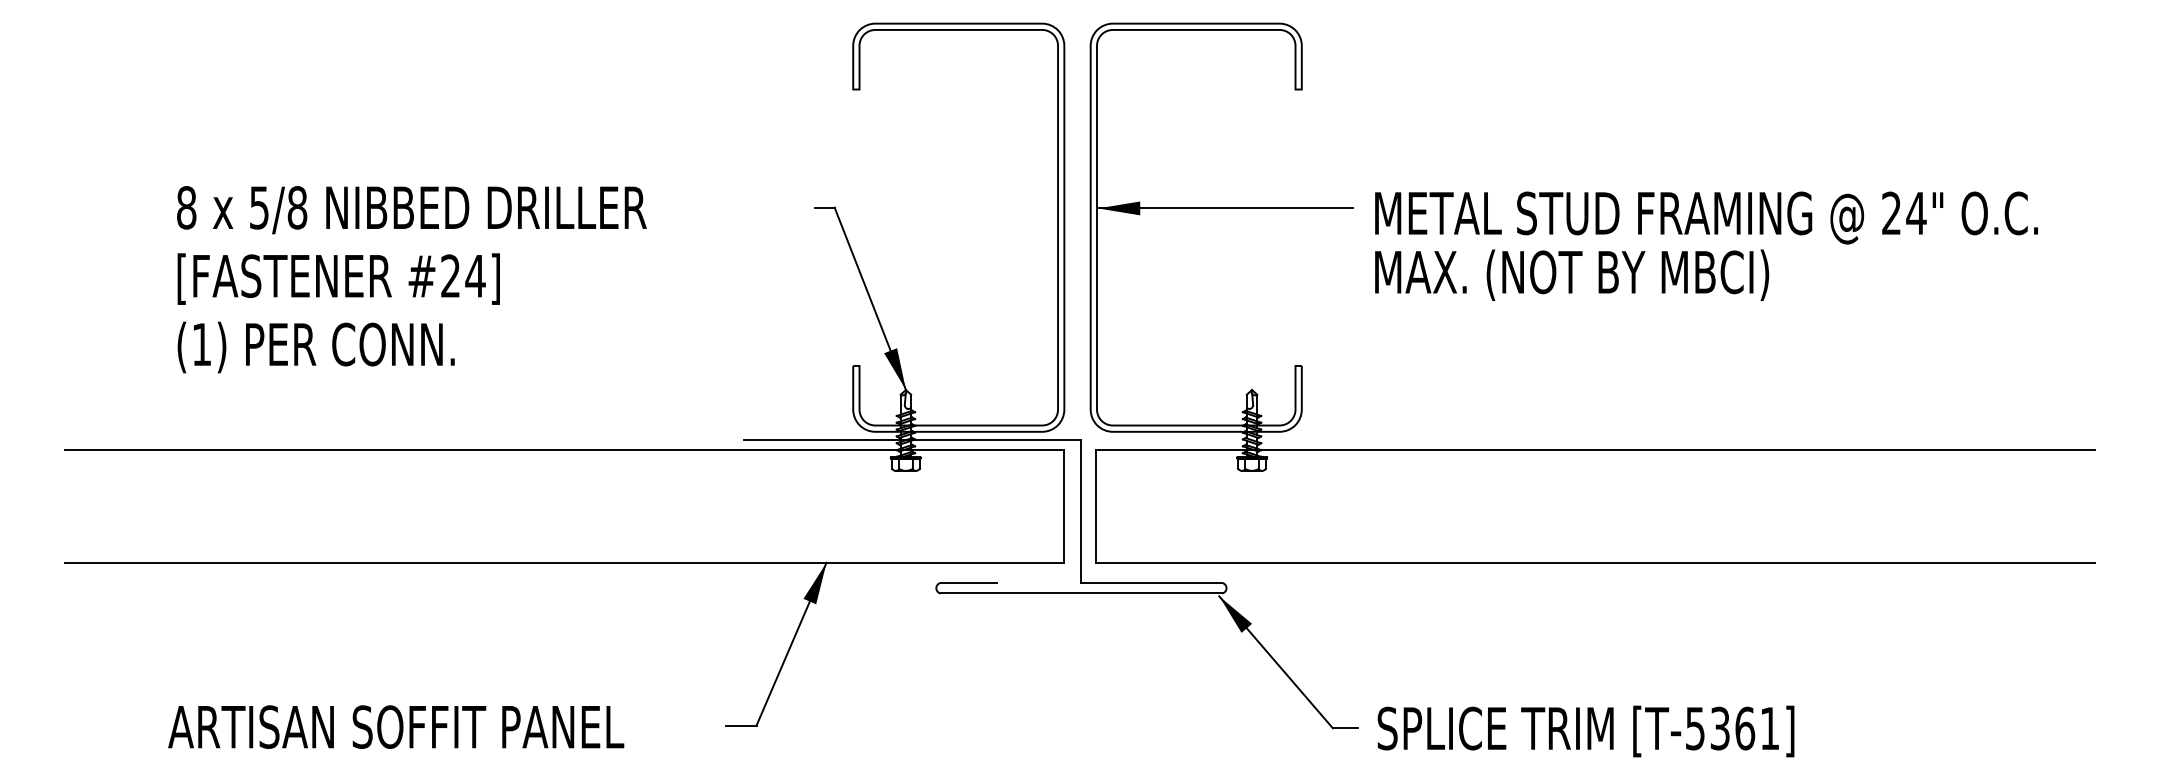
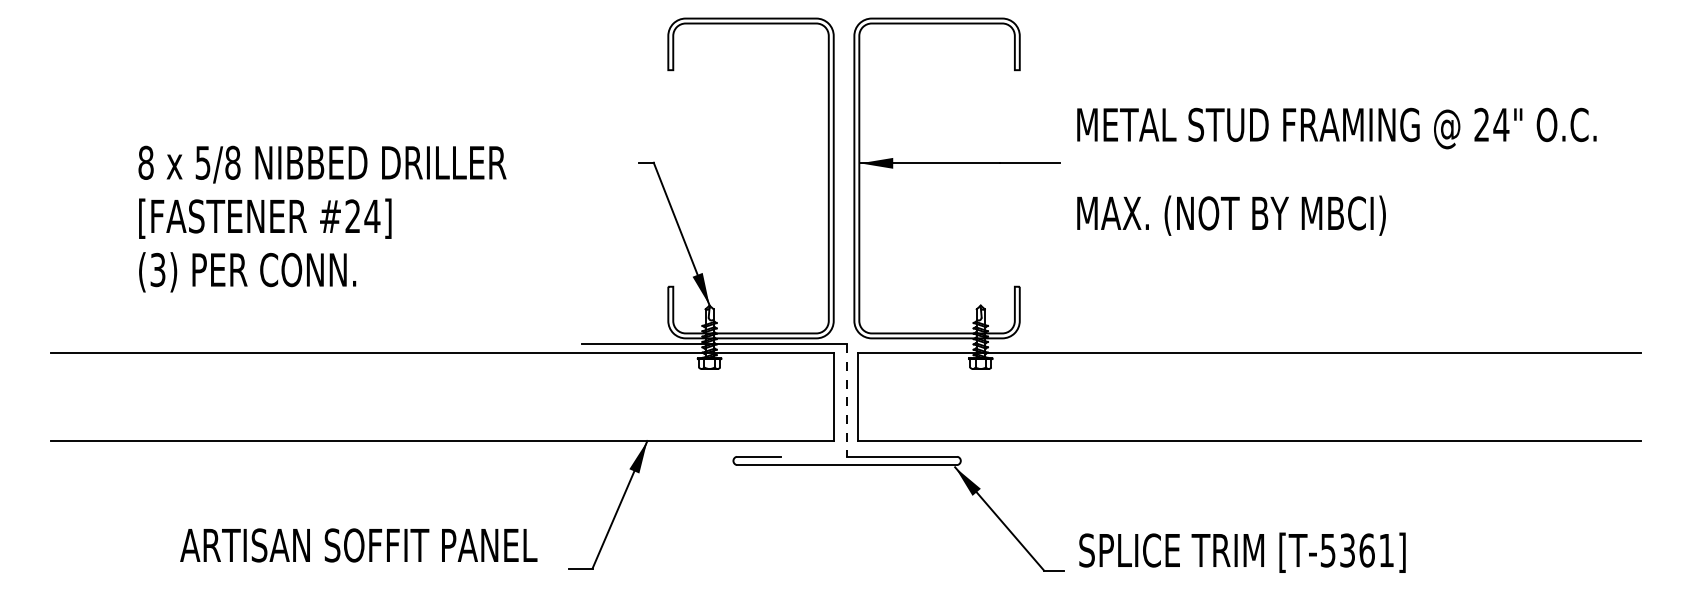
text: (1706, 217) -> (1336, 128), moved
text: (201, 344) -> (157, 269), (1) -> (3)
line: (1081, 511) -> (847, 400), solid -> dashed
text: (396, 726) -> (359, 544), moved
text: (1585, 731) -> (1242, 552), moved

